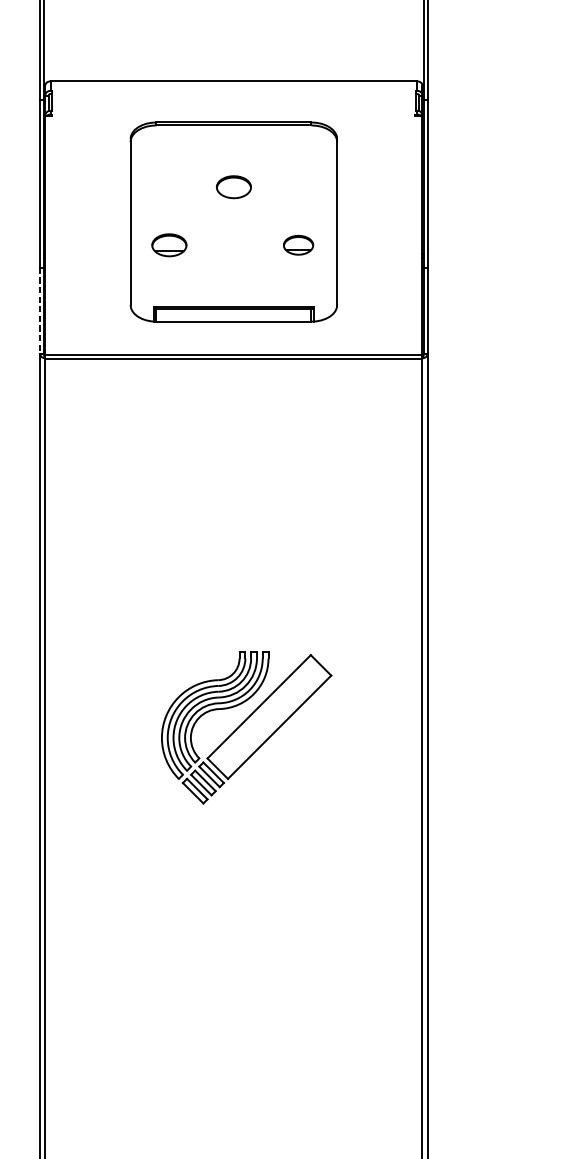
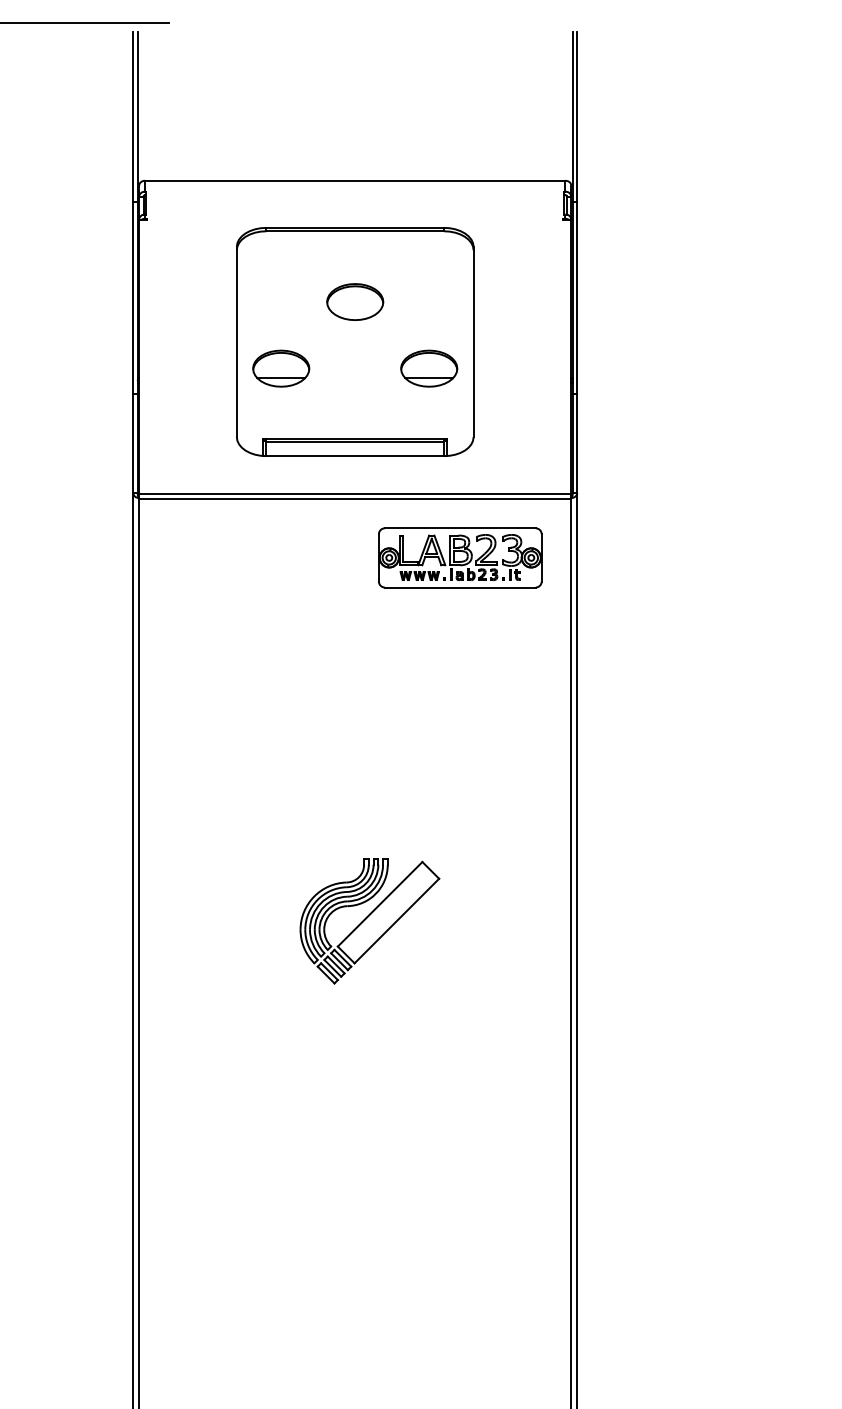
part: (234, 186) -> (355, 301), size x1.43
part: (169, 245) -> (281, 368), size x1.43
part: (298, 245) -> (429, 368), size x1.67
line: (40, 311) -> (133, 444), dashed -> solid
part: (325, 410) -> (460, 557), added
part: (246, 727) -> (369, 921), size x0.71

